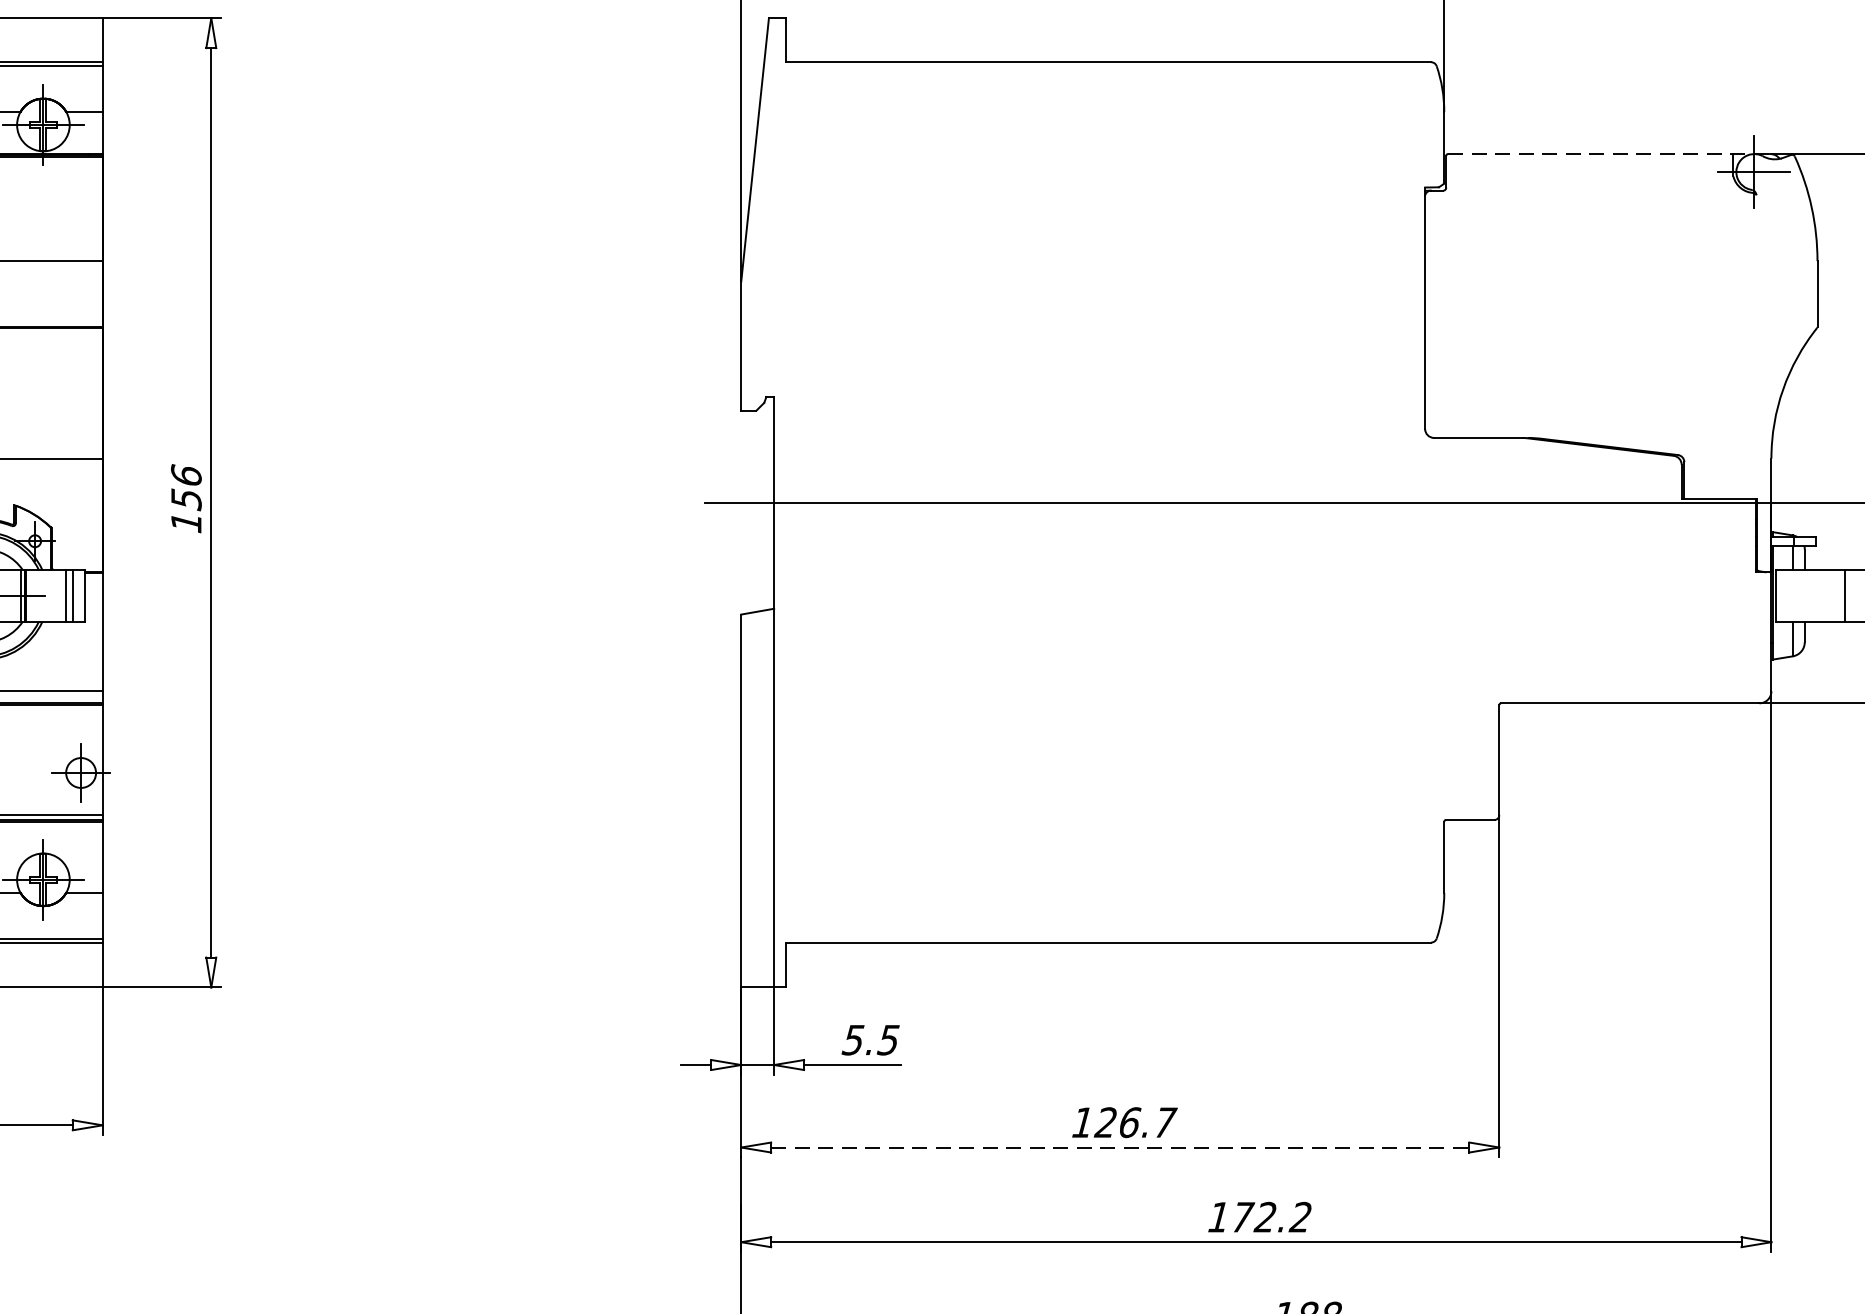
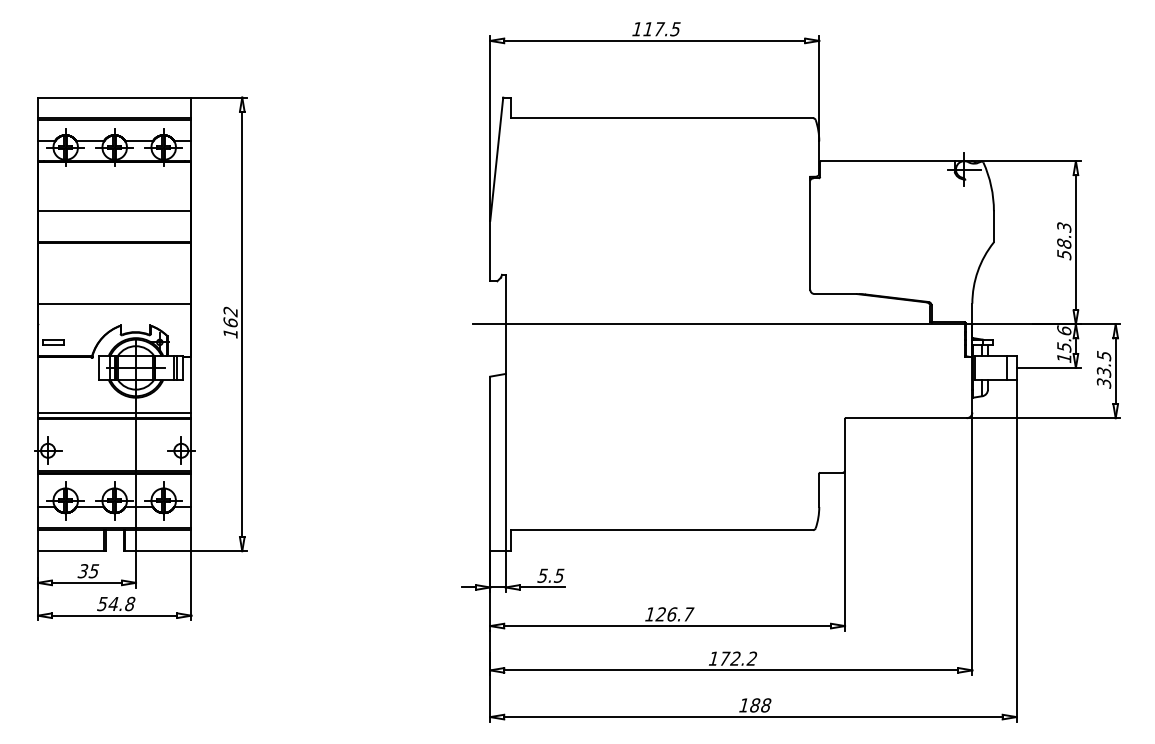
line: (1609, 154) -> (896, 161), dashed -> solid
text: (186, 488) -> (230, 317), 156 -> 162
line: (1122, 1148) -> (668, 626), dashed -> solid

